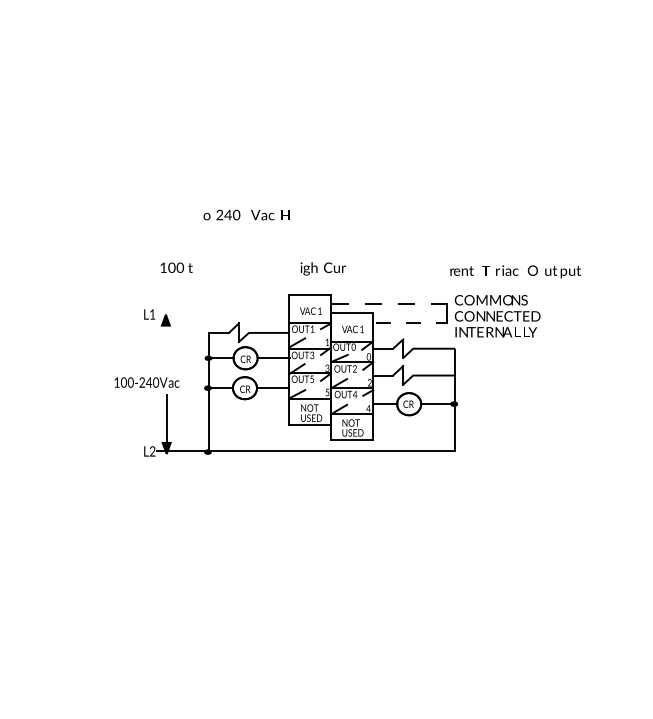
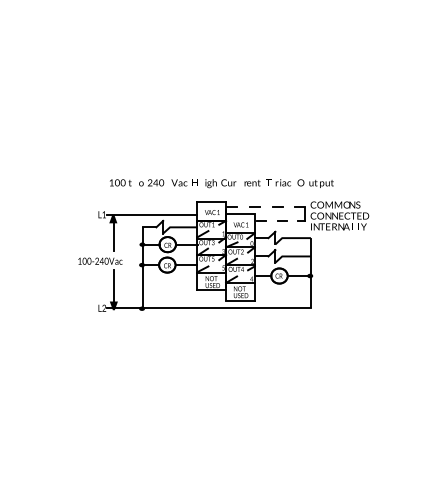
text: (246, 214) -> (168, 182), moved
text: (514, 271) -> (288, 183), moved
line: (223, 314) -> (152, 214), added
line: (167, 347) -> (114, 237), added

